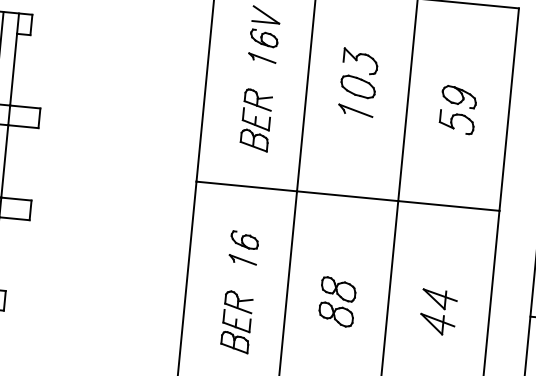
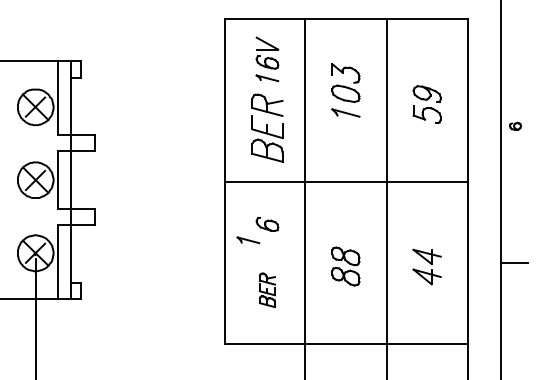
part: (256, 120) -> (267, 128), size x1.4
part: (242, 260) -> (248, 240), moved
part: (236, 322) -> (267, 290), size x0.7

